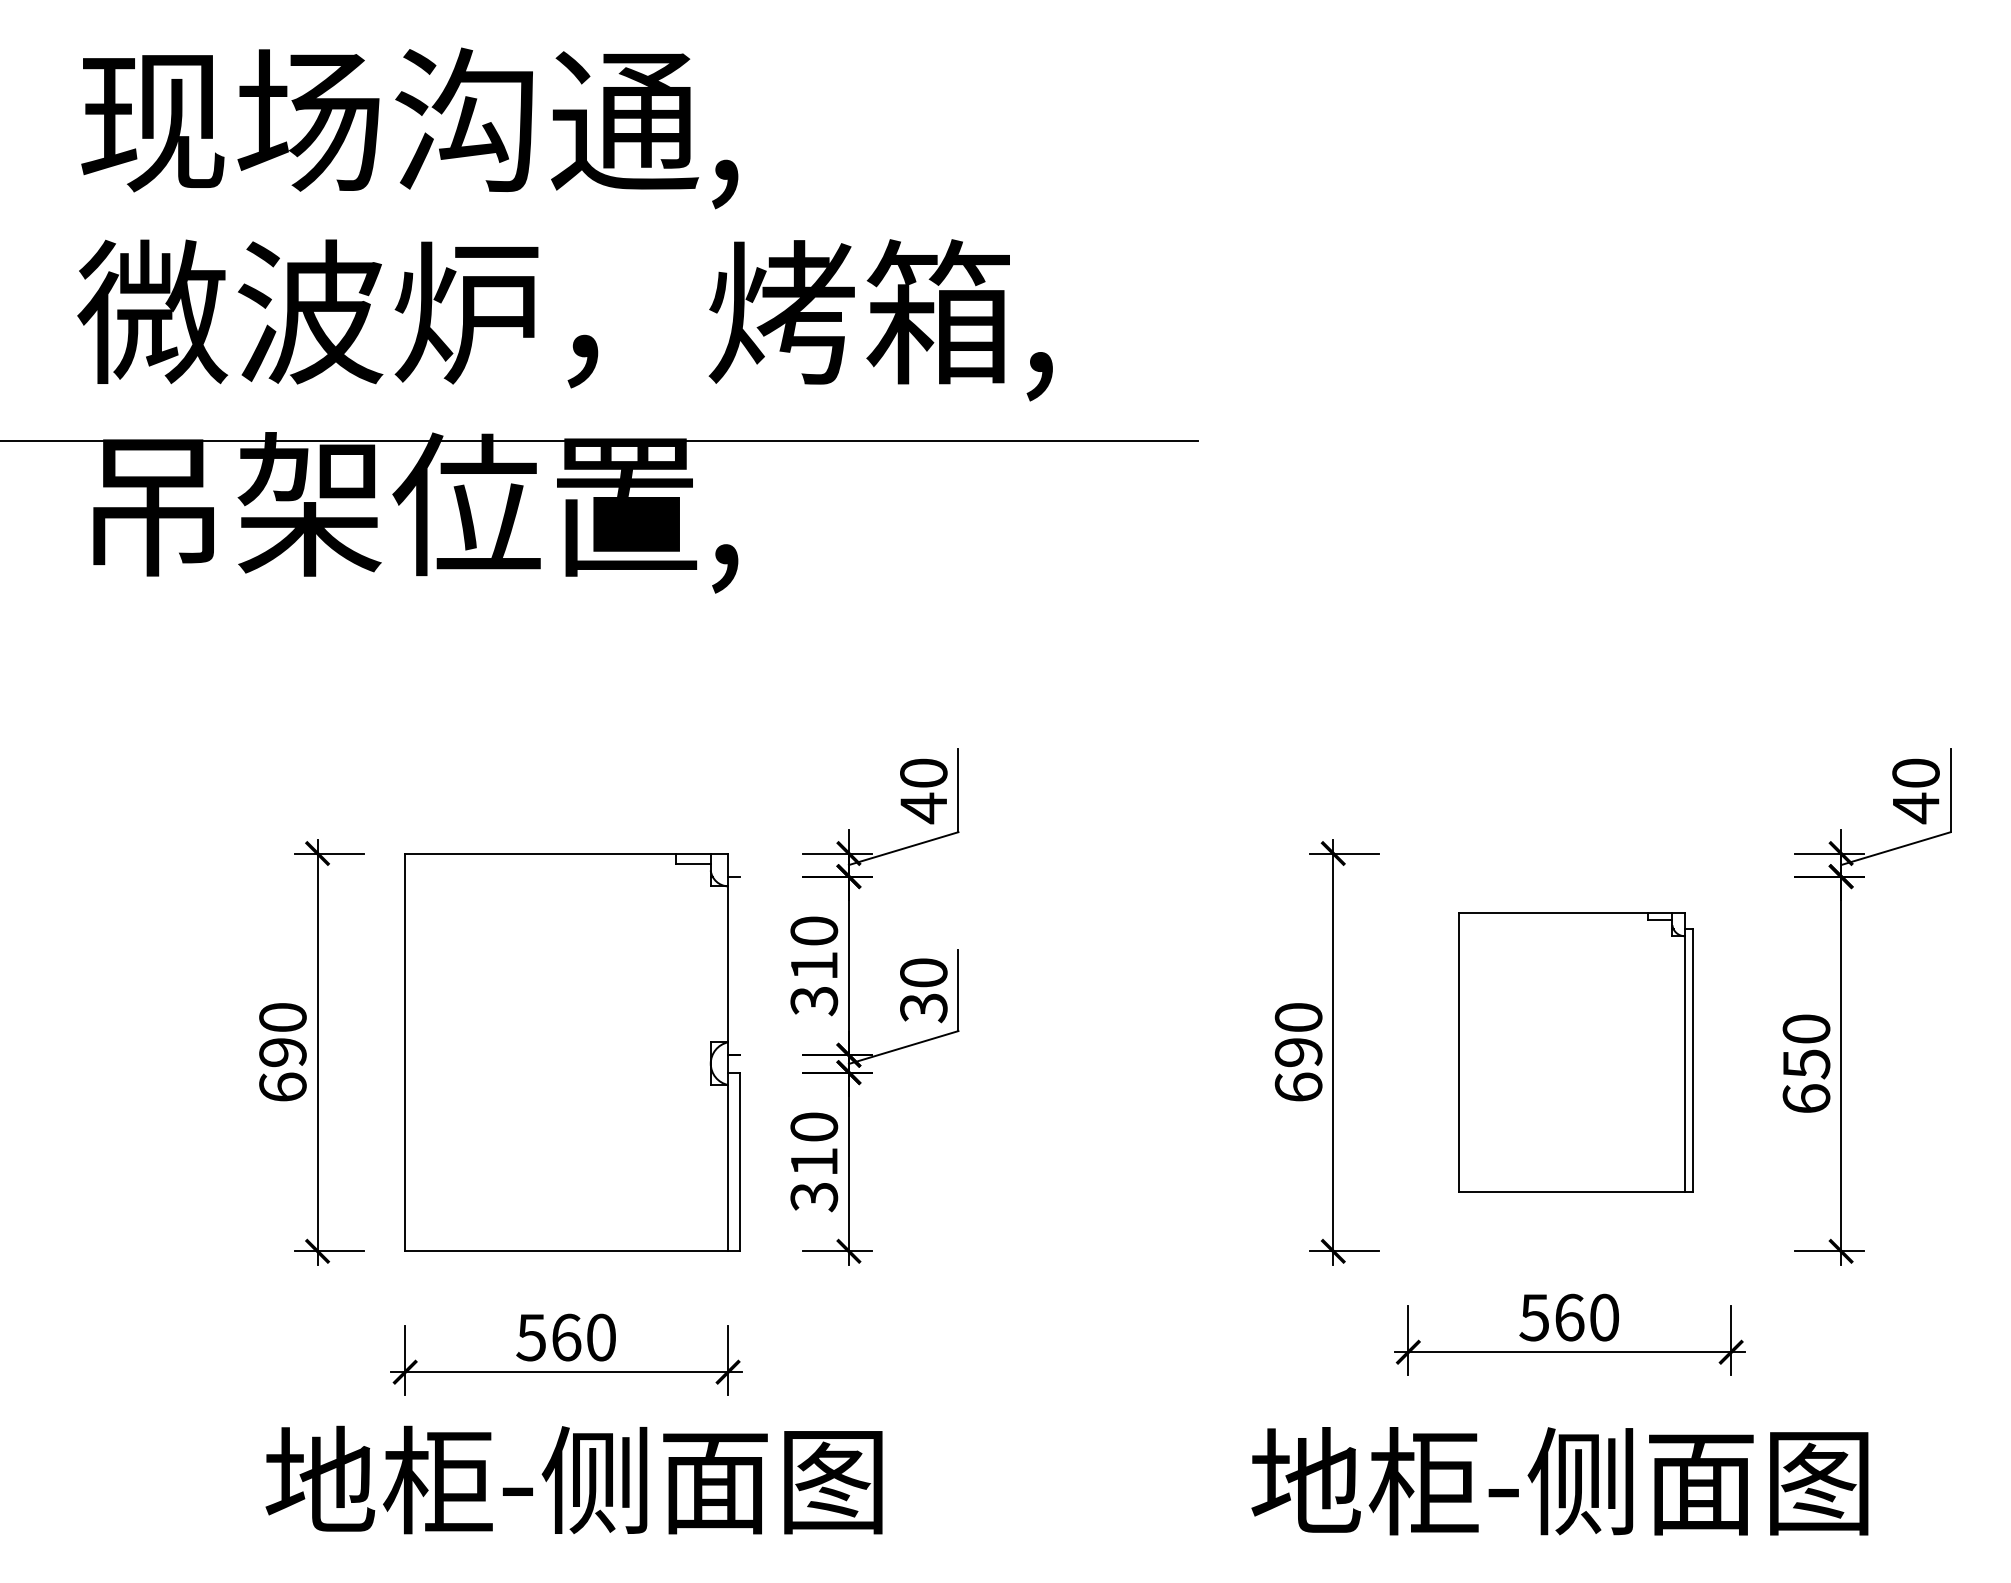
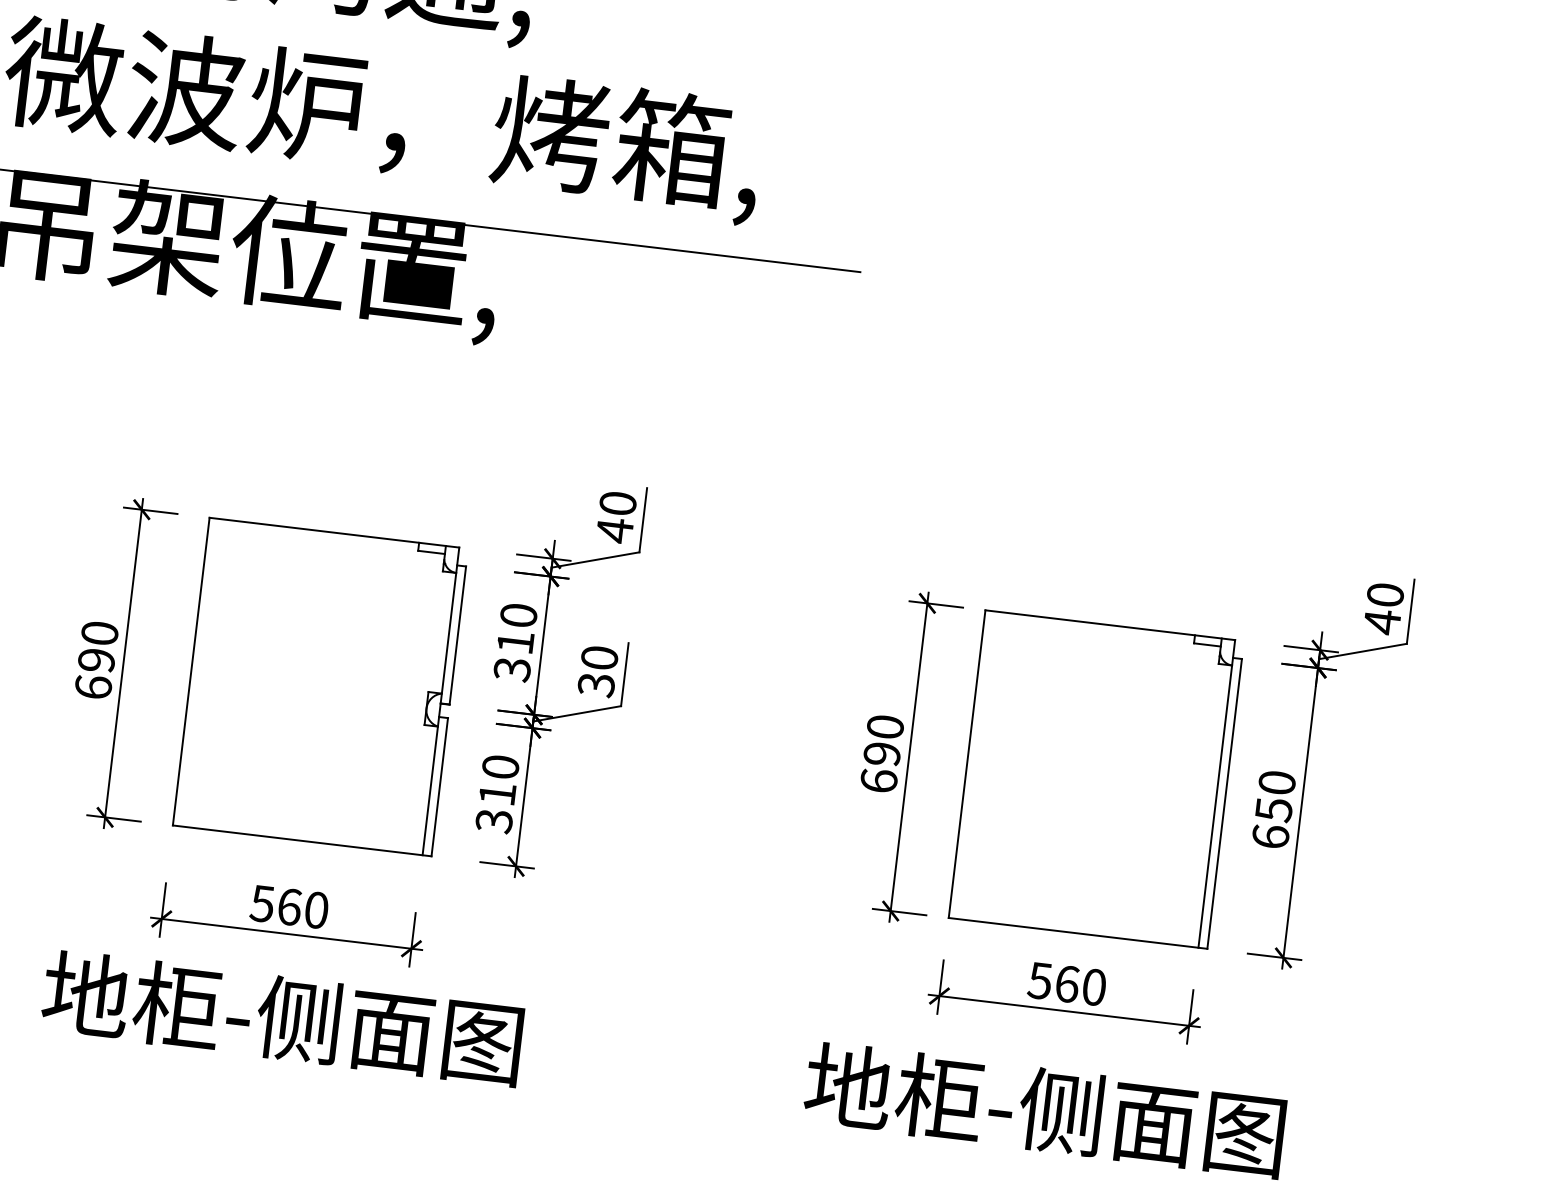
line: (739, 965) -> (457, 635), added
part: (1575, 1052) -> (1096, 779), size x1.43

